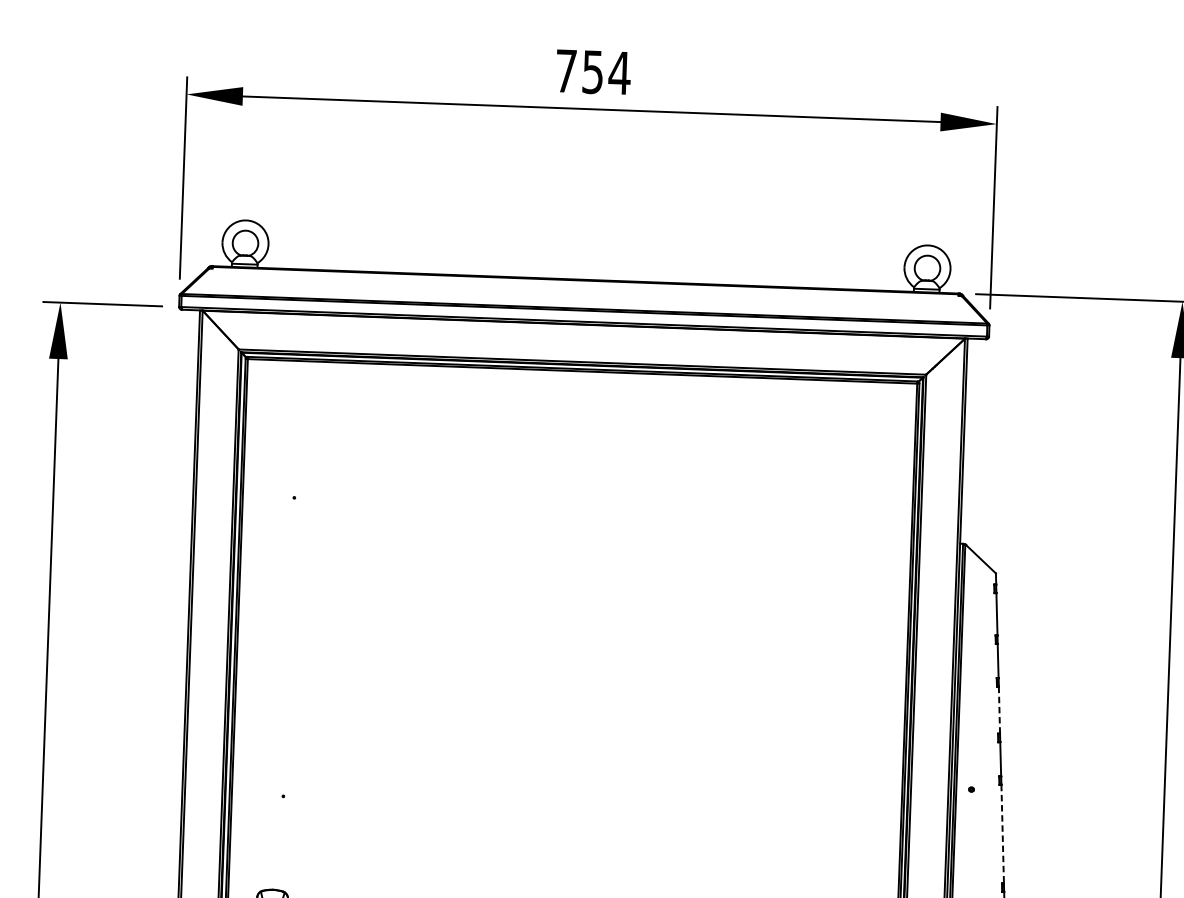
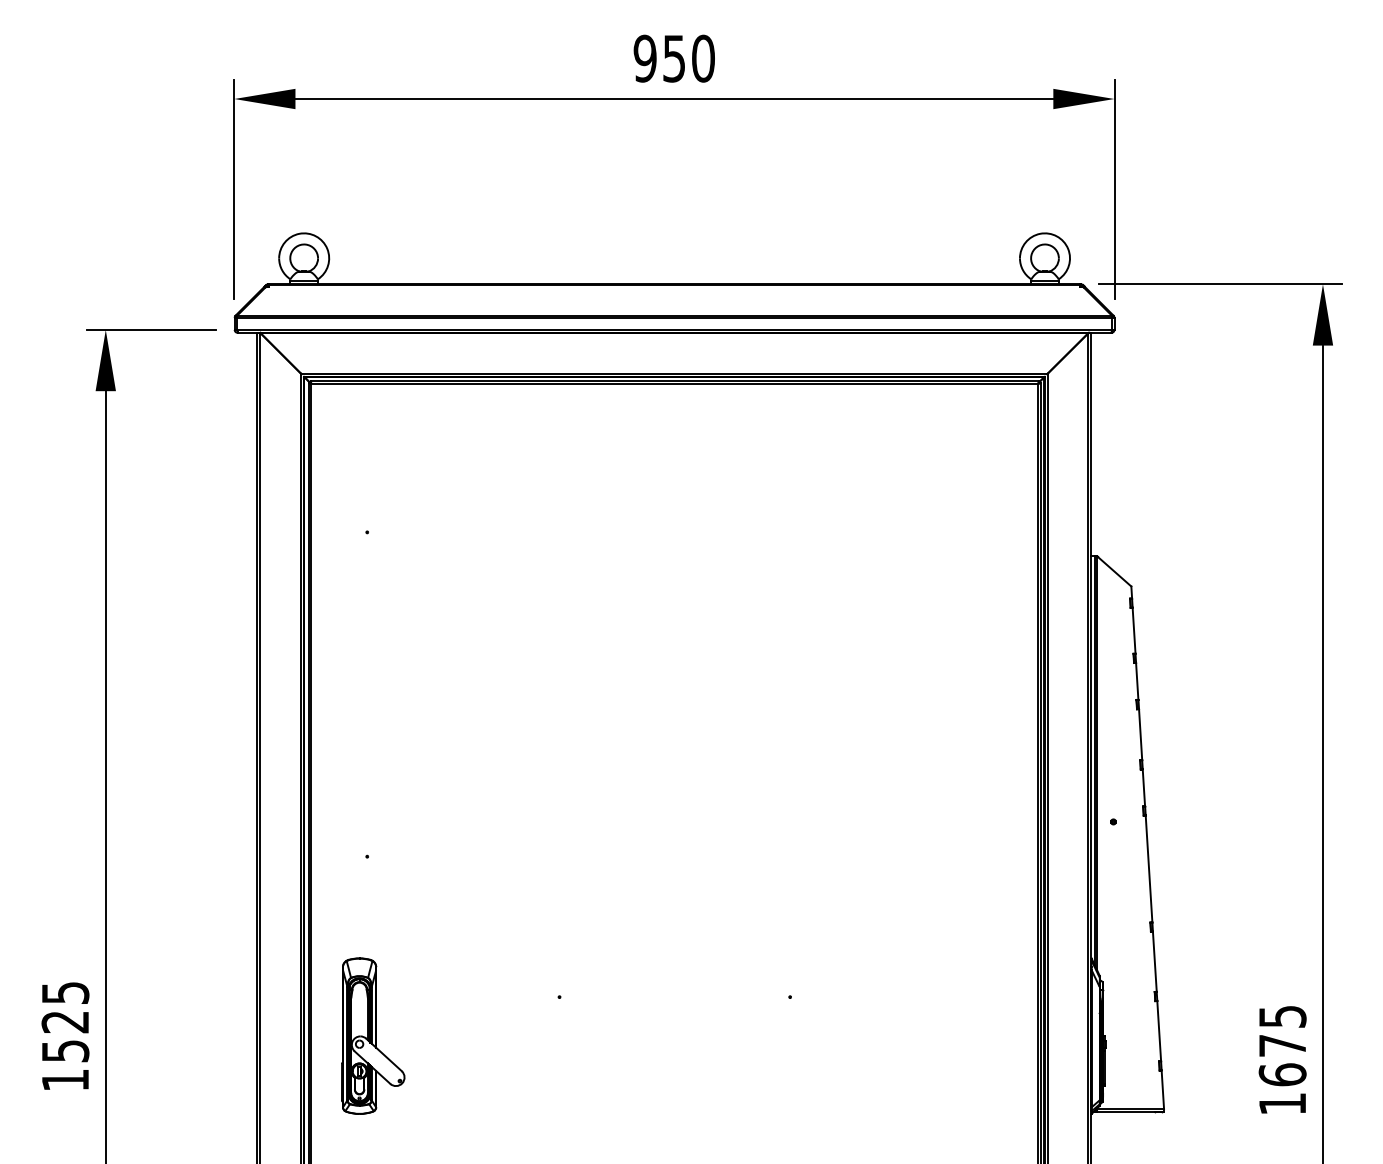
text: (593, 71) -> (674, 58), 754 -> 950
line: (999, 710) -> (1140, 734), dashed -> solid
line: (1003, 834) -> (1149, 869), dashed -> solid

